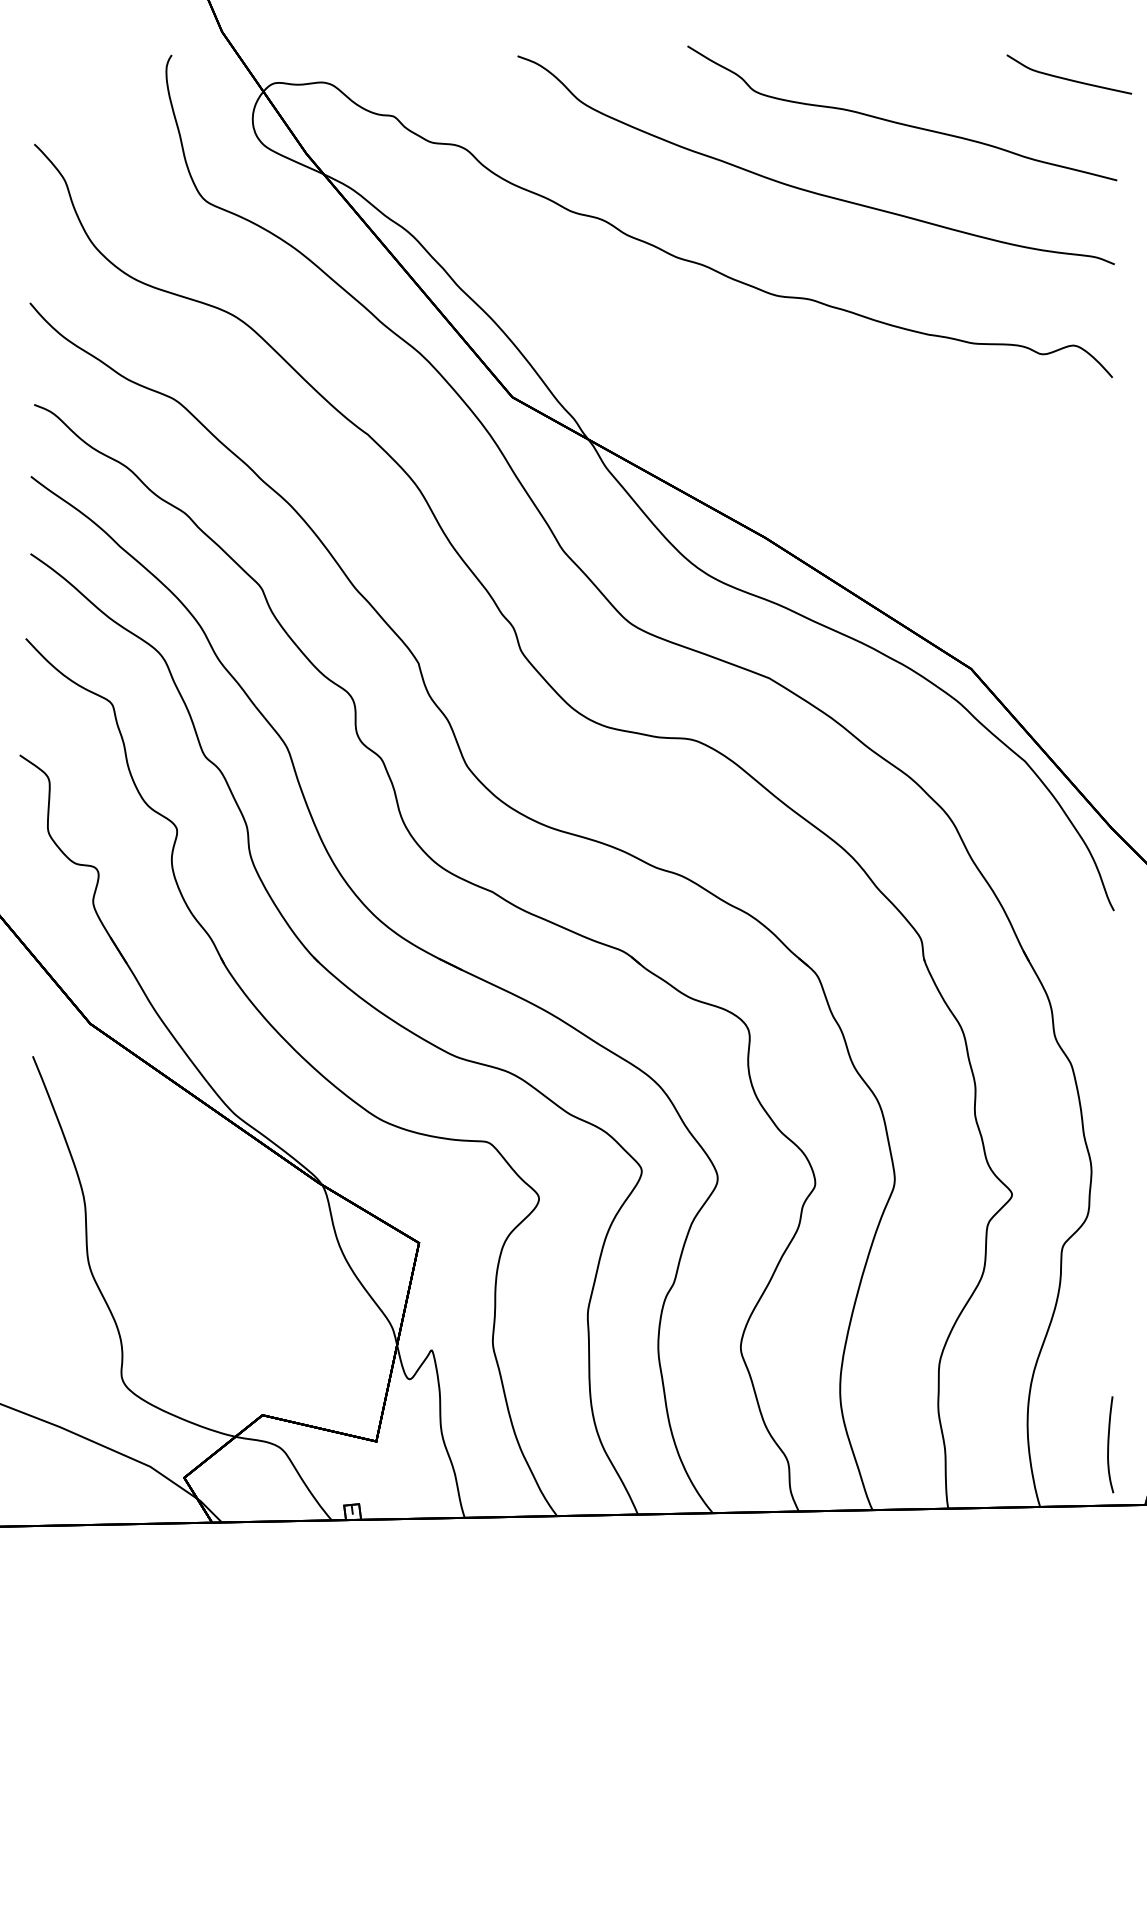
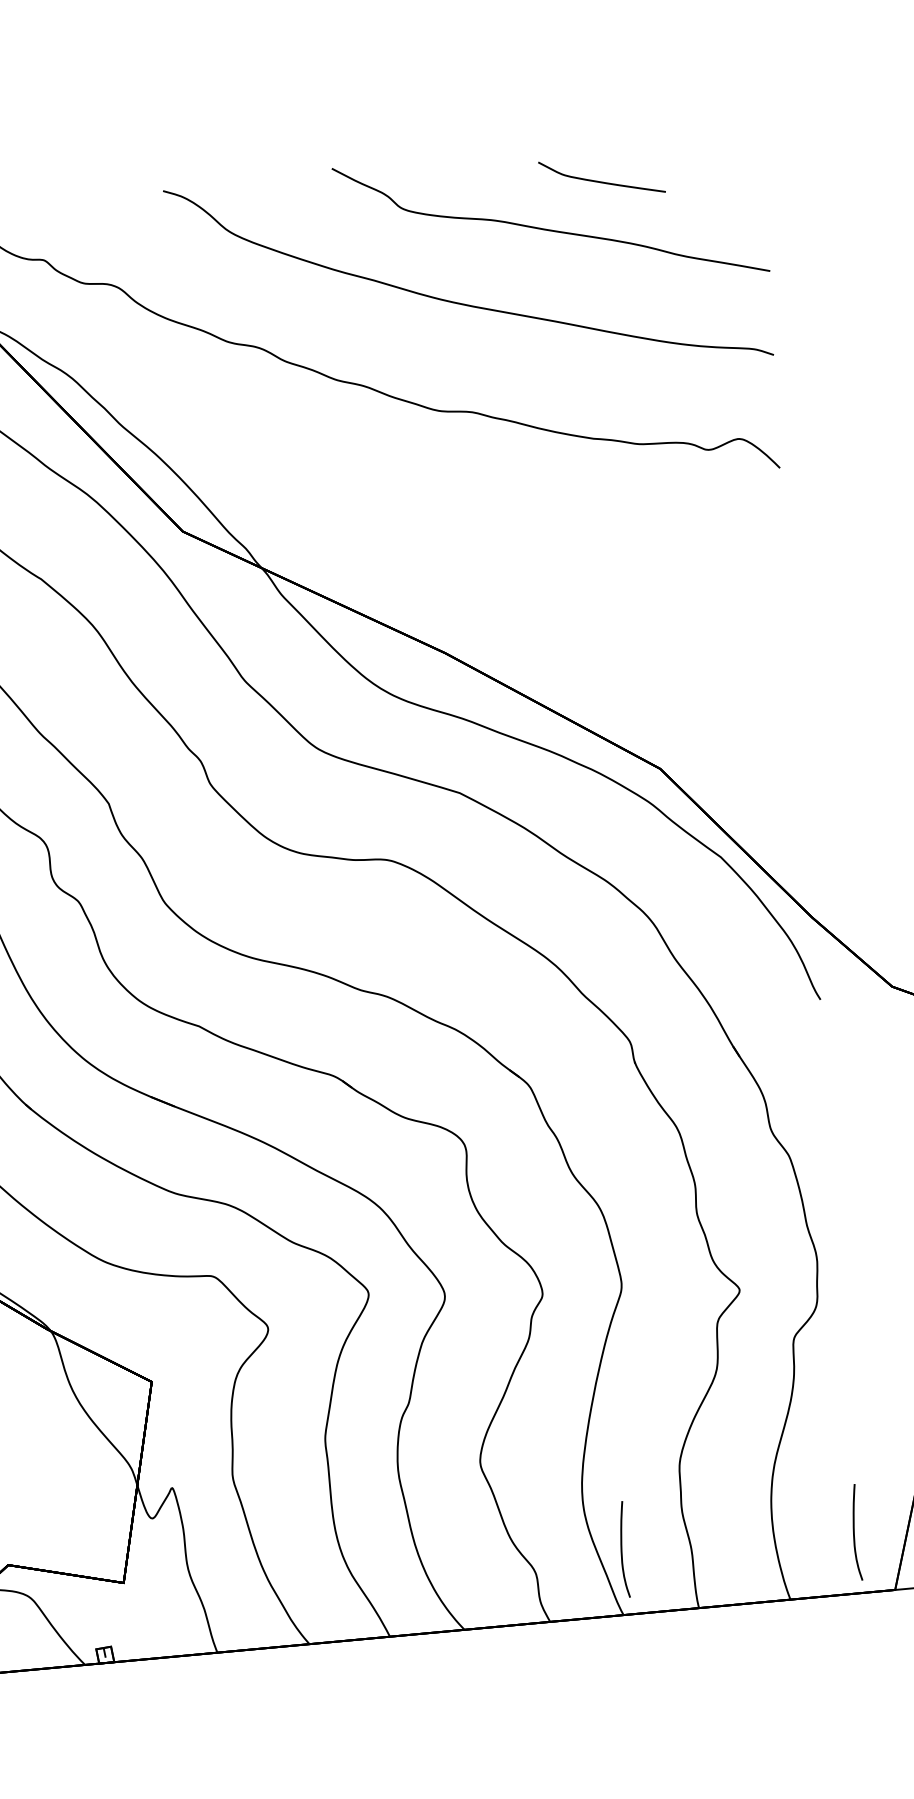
curve: (1068, 78) -> (601, 181), moved
curve: (876, 1444) -> (622, 1549), added

